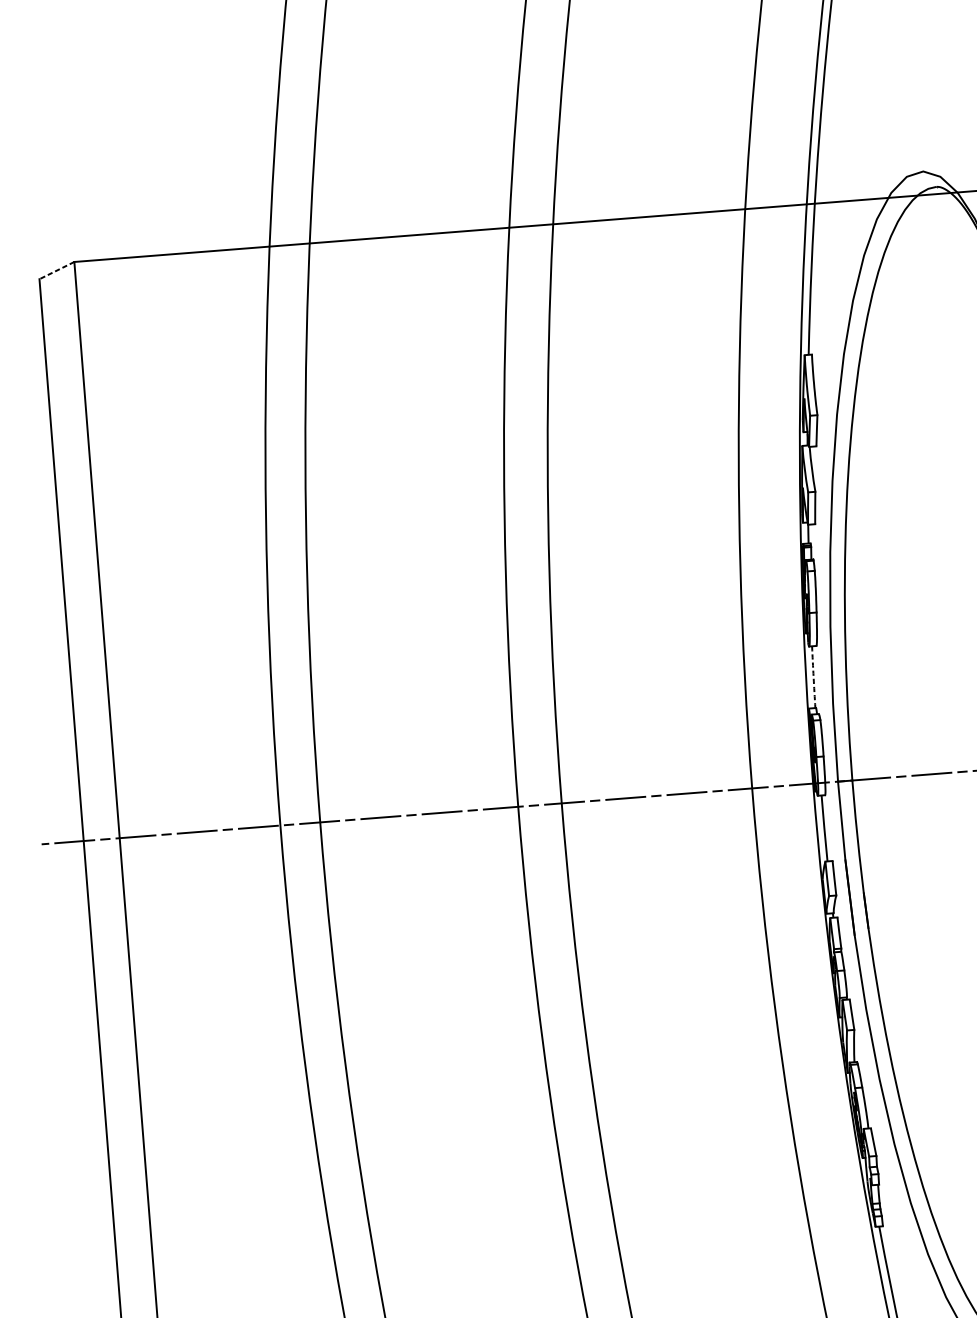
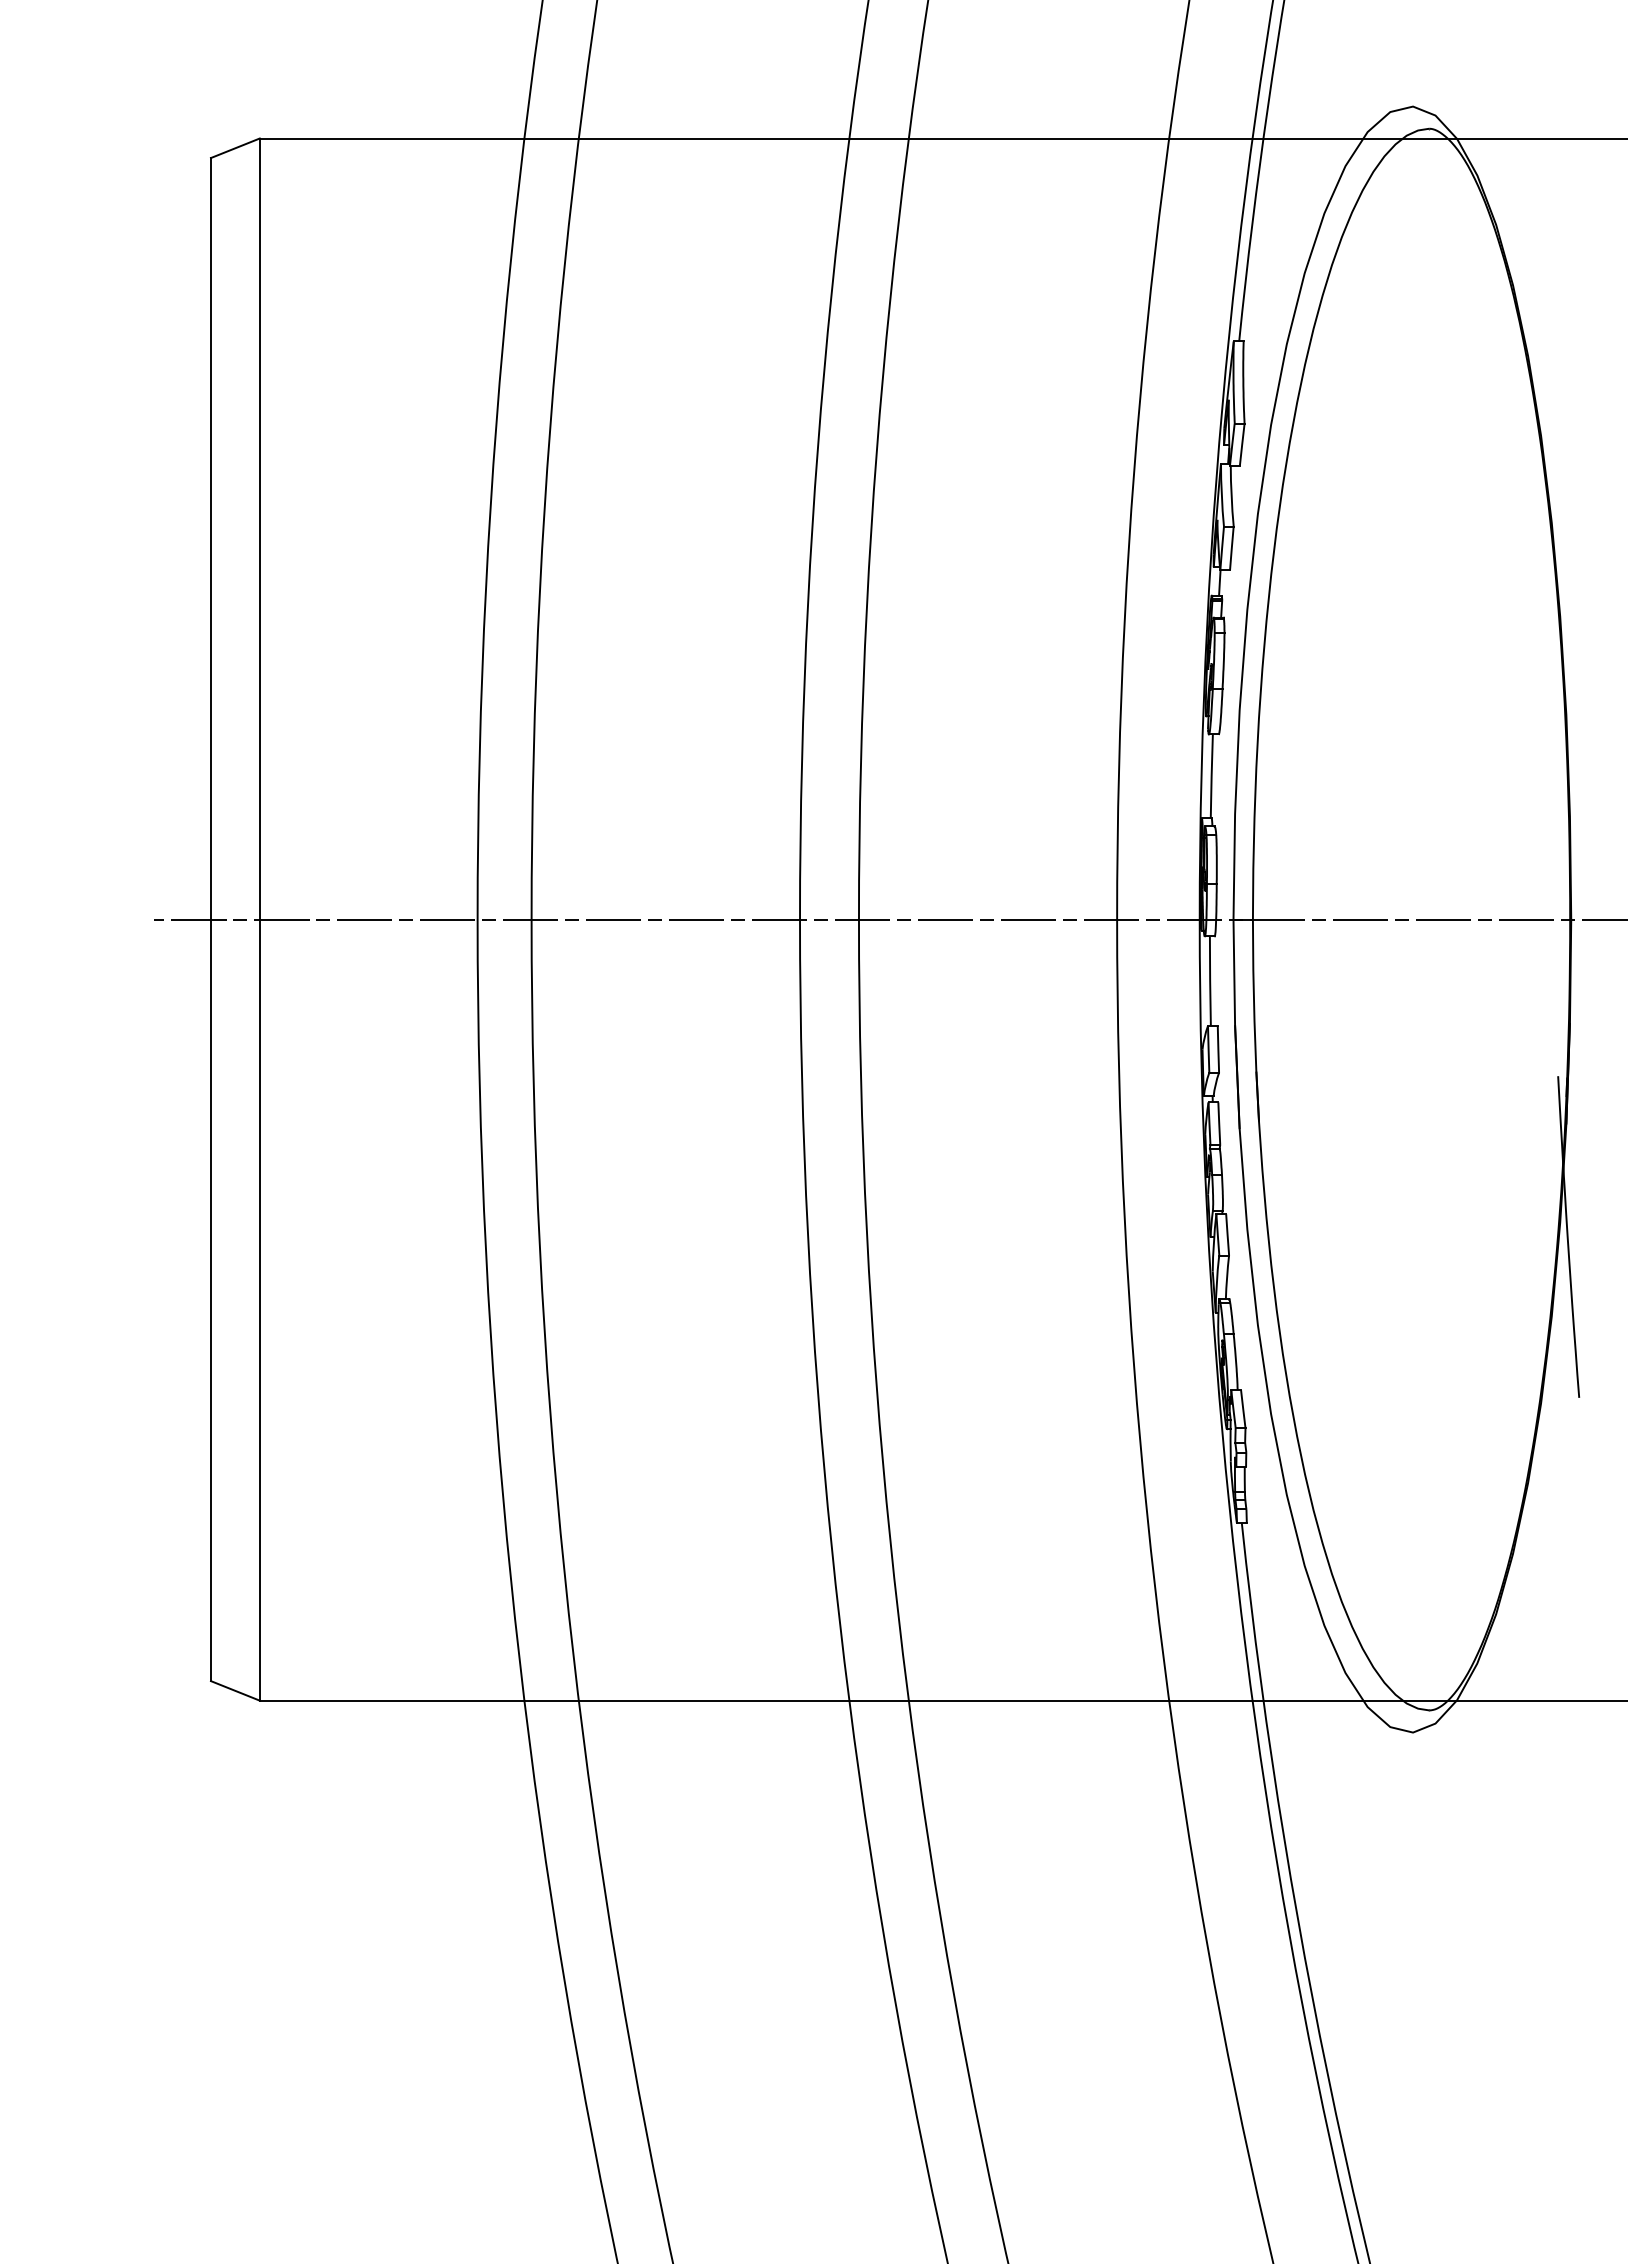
line: (56, 270) -> (234, 148), dashed -> solid
arc: (813, 677) -> (1211, 776), dashed -> solid

